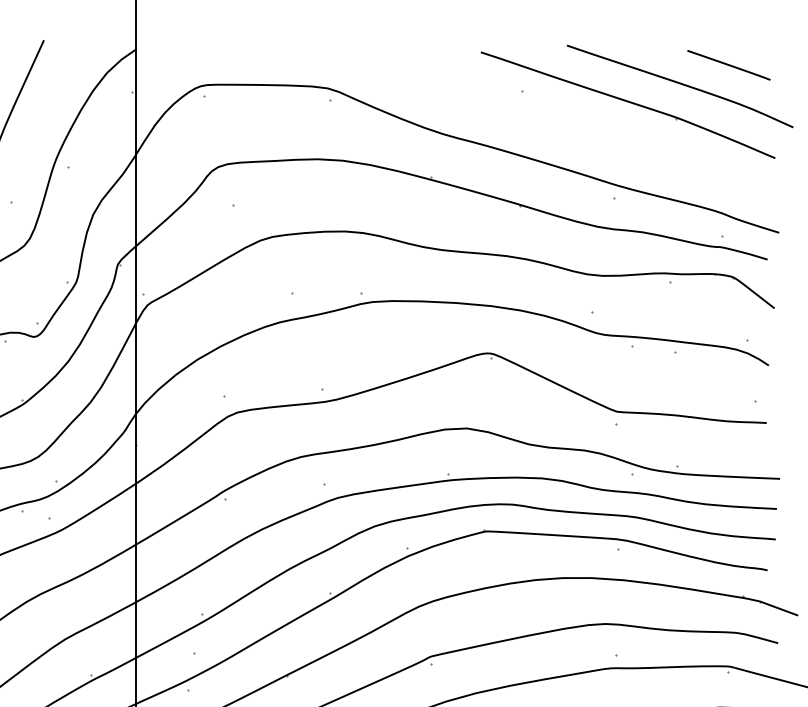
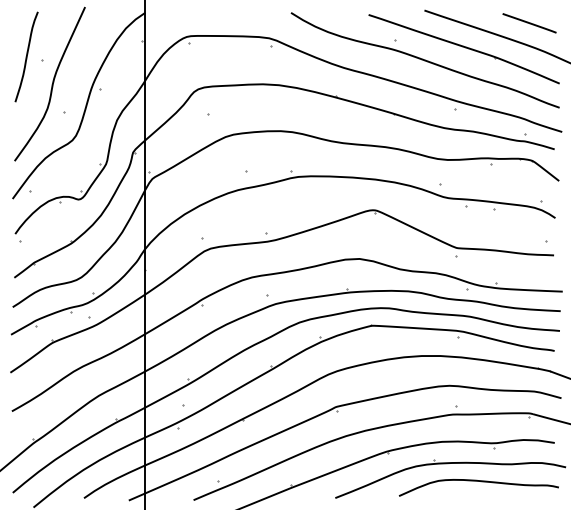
curve: (566, 122) -> (424, 60), added

